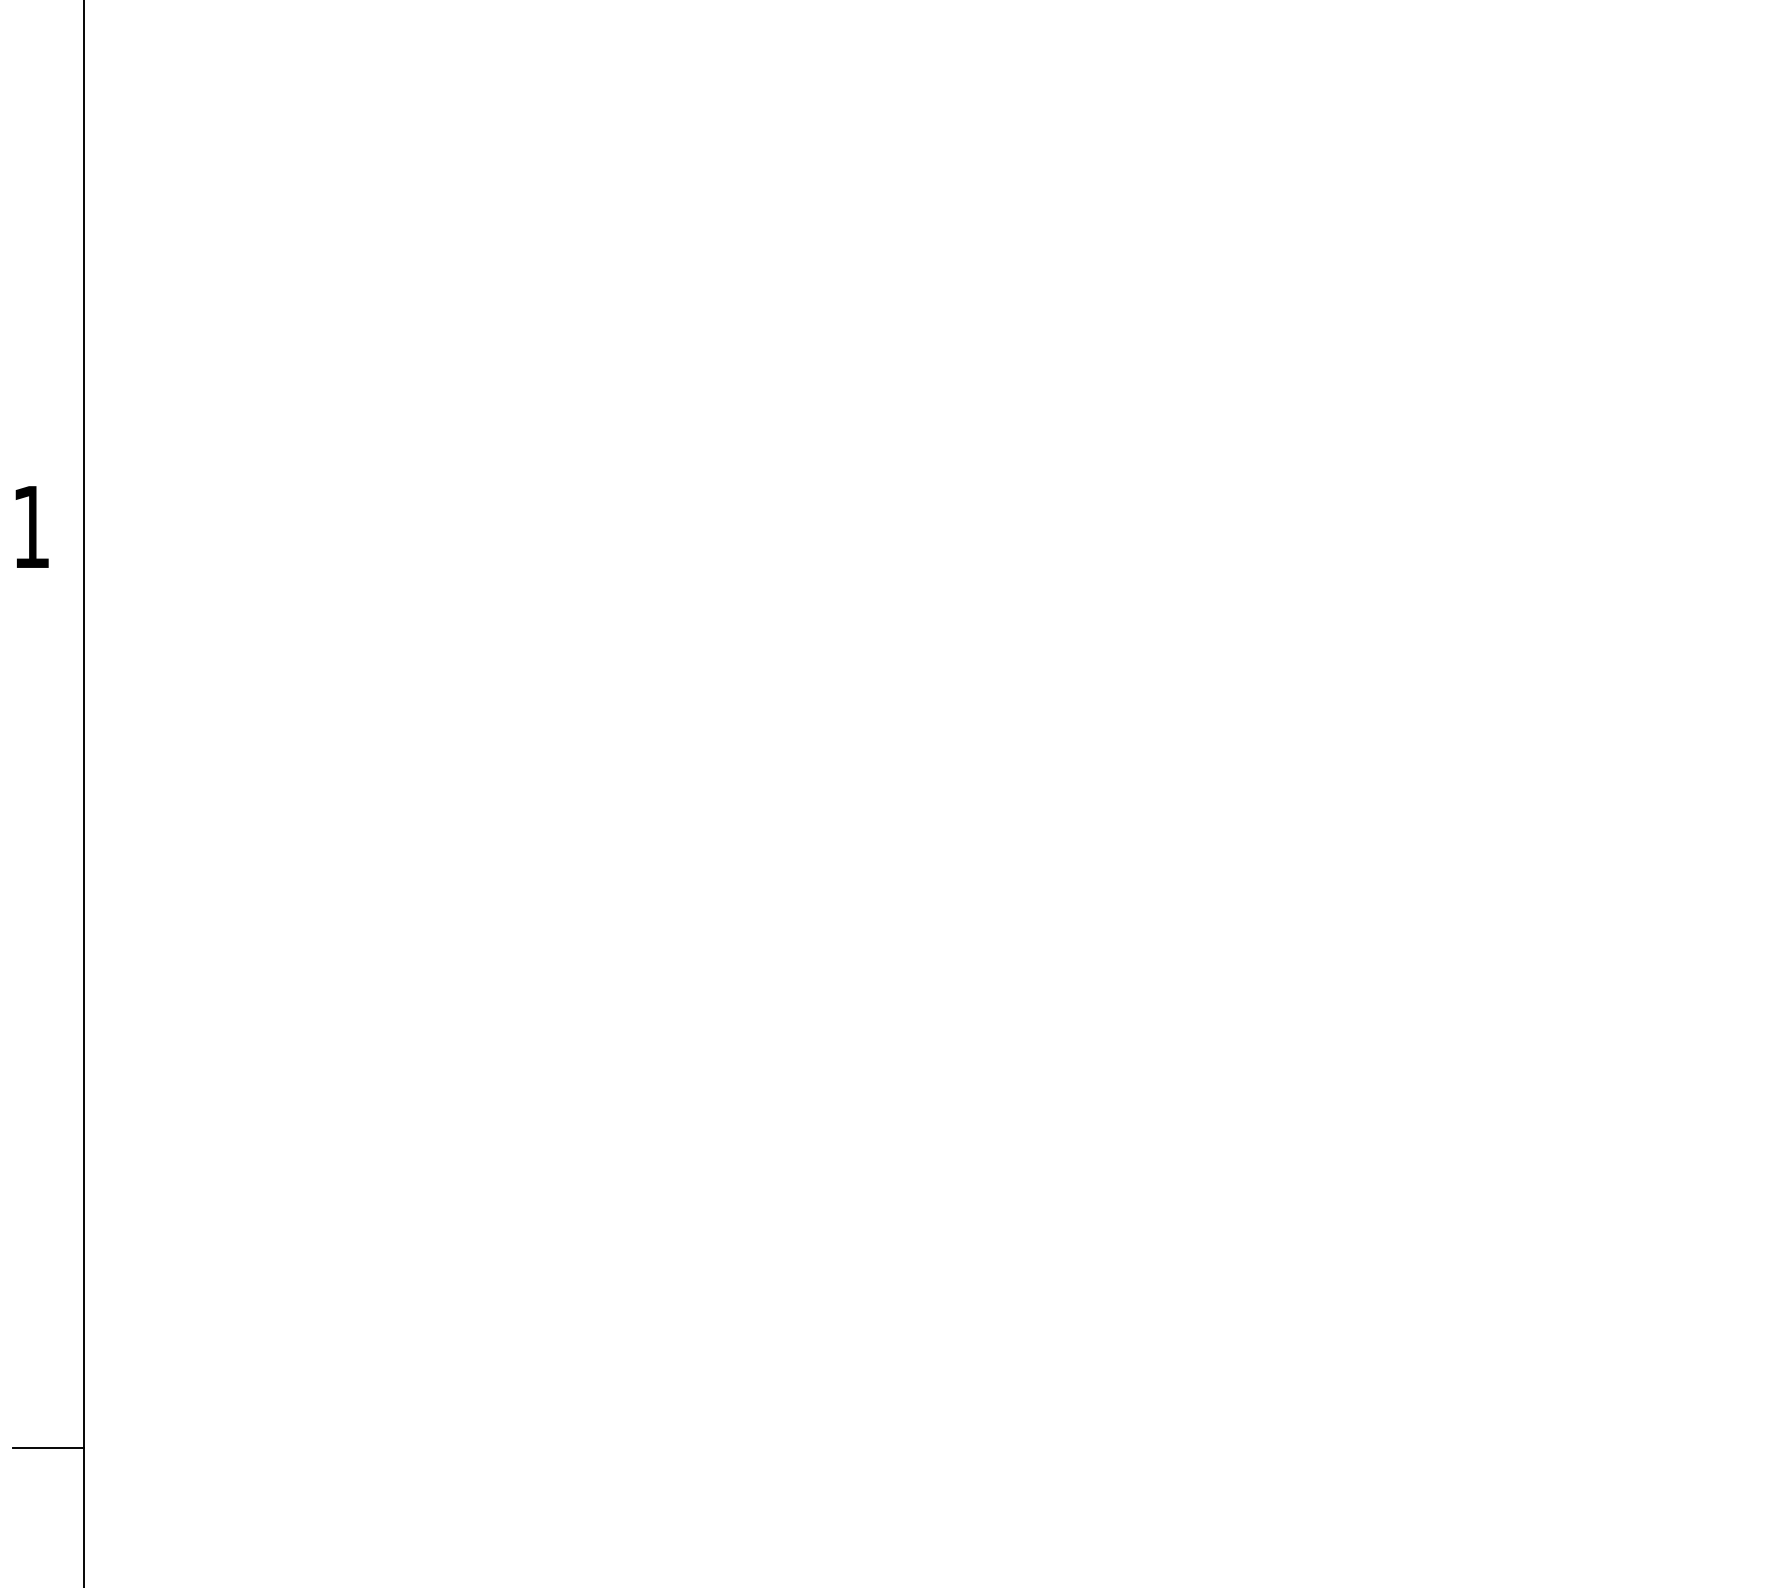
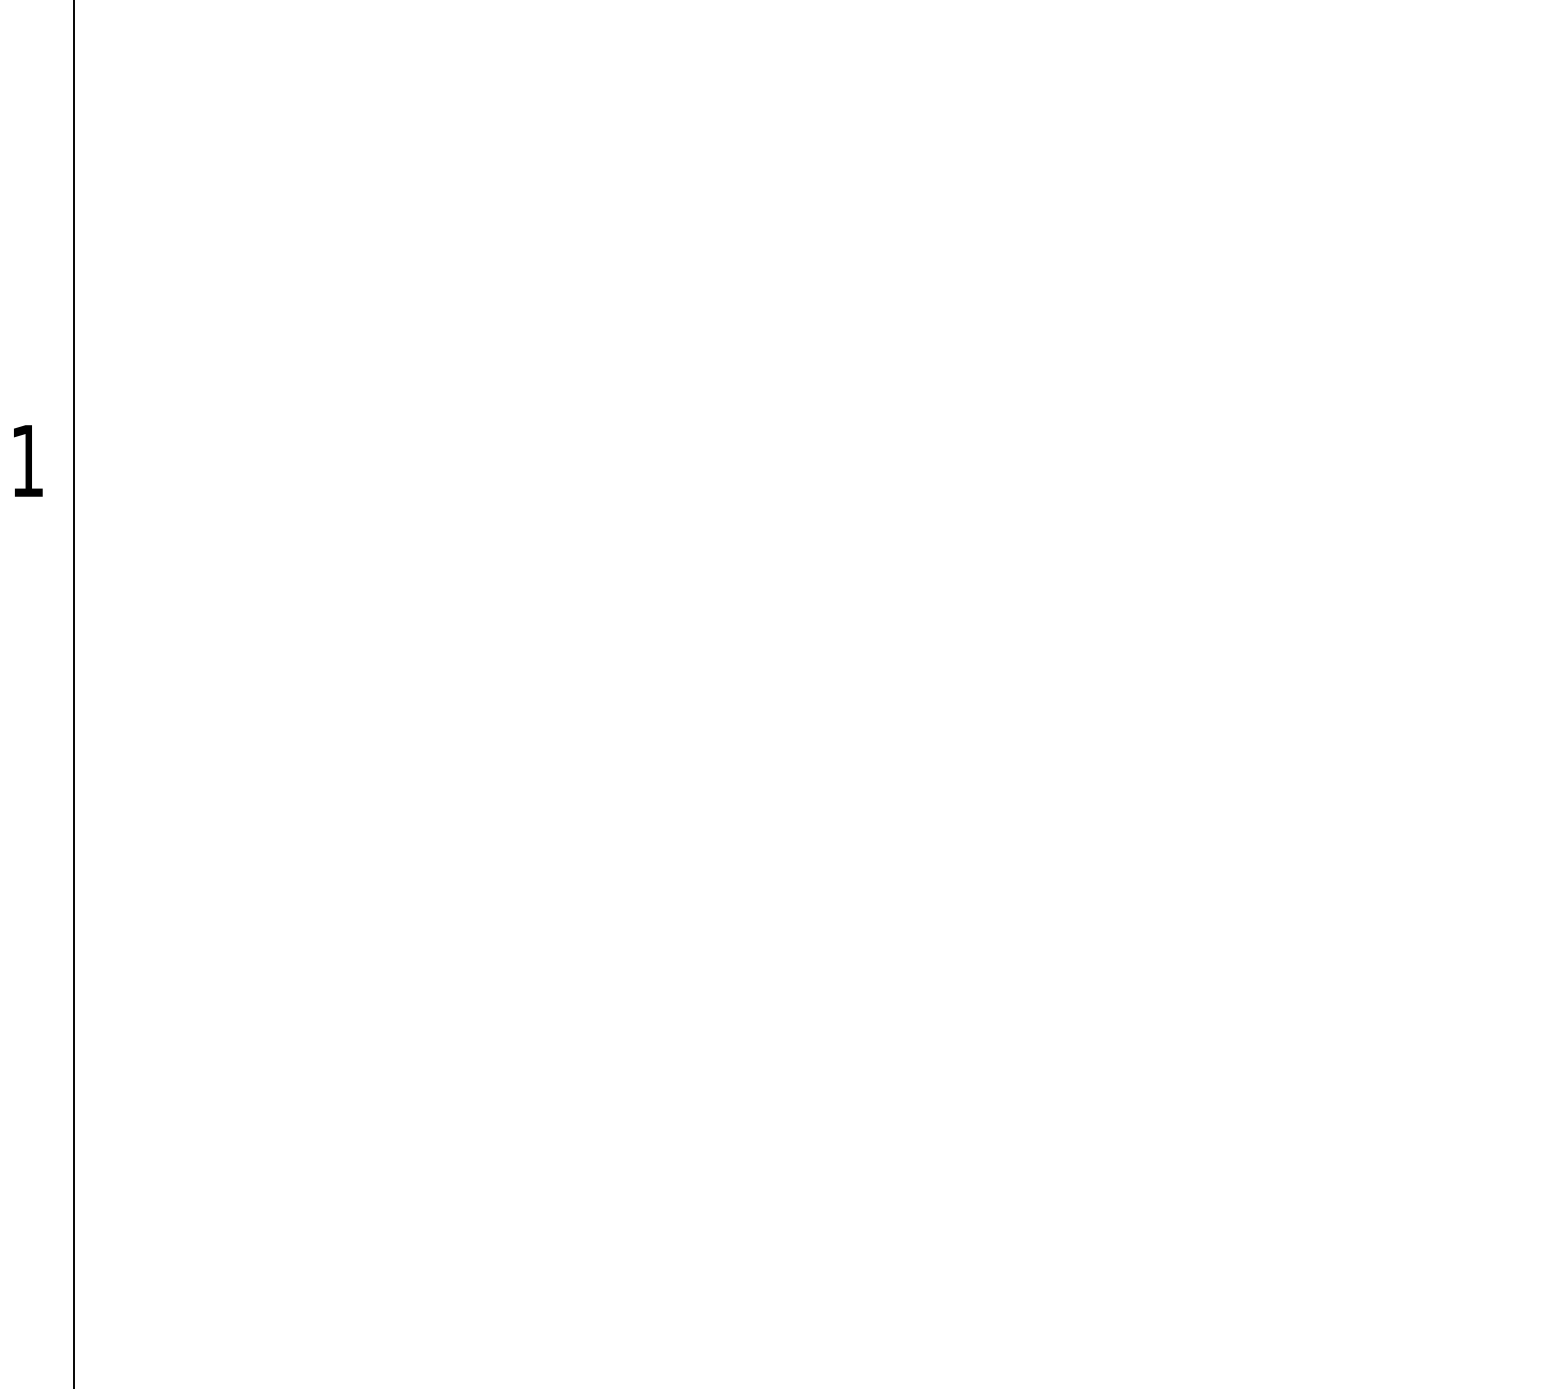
line: (48, 1447) -> (42, 1266), removed

